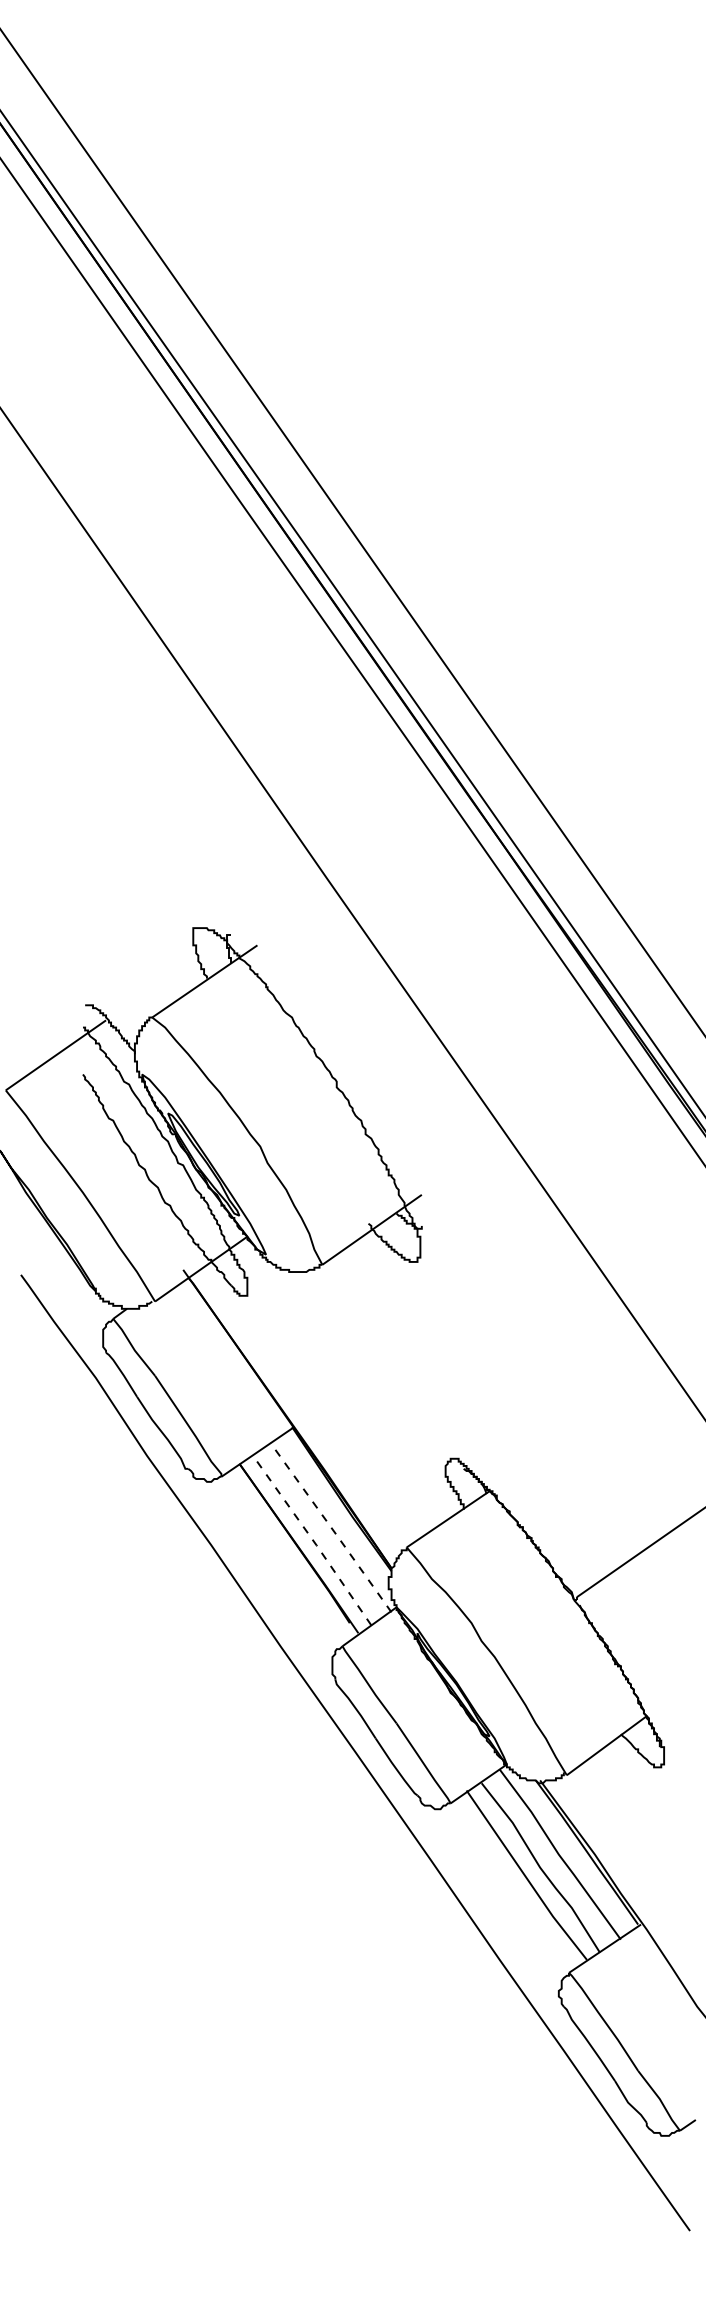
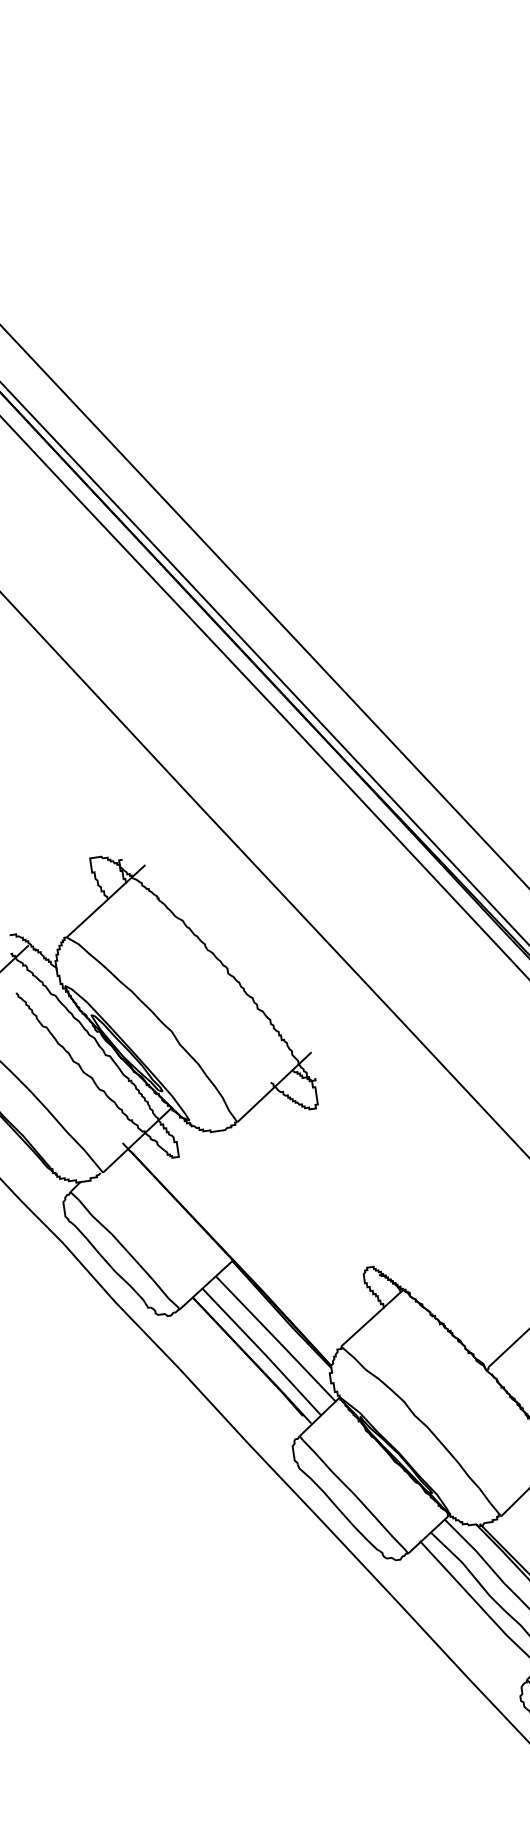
line: (331, 1527) -> (276, 1339), dashed -> solid
line: (313, 1540) -> (263, 1351), dashed -> solid

